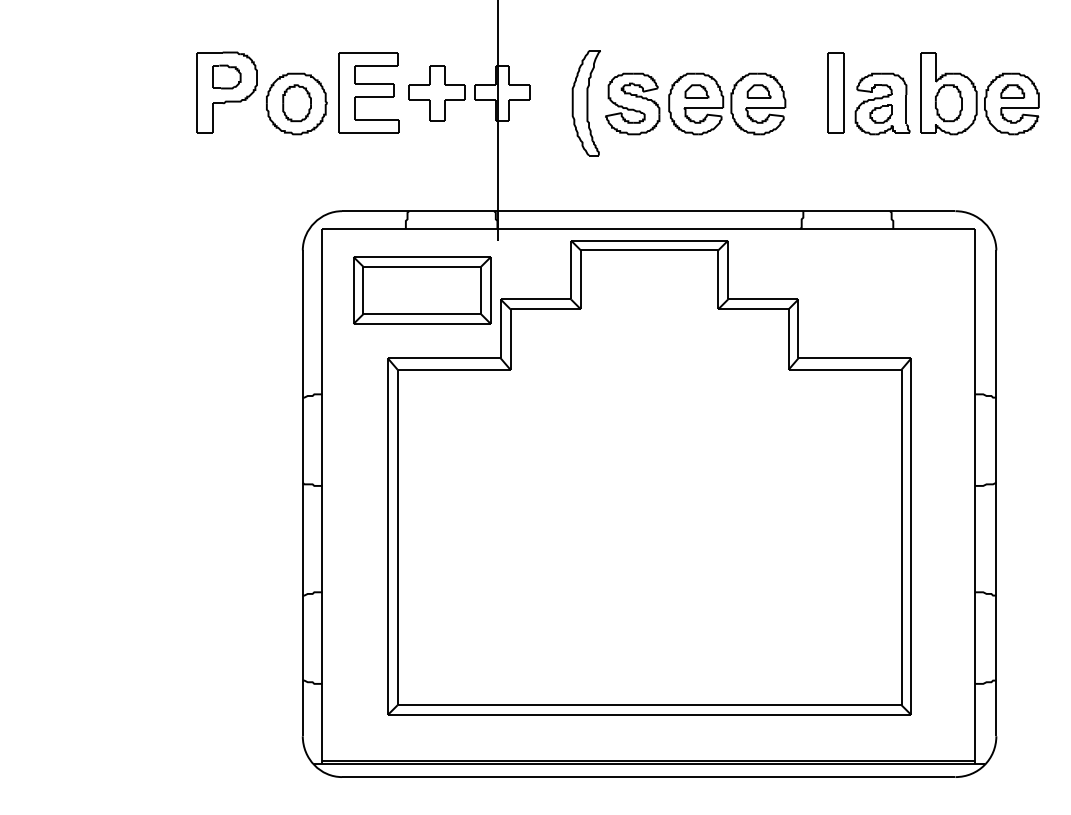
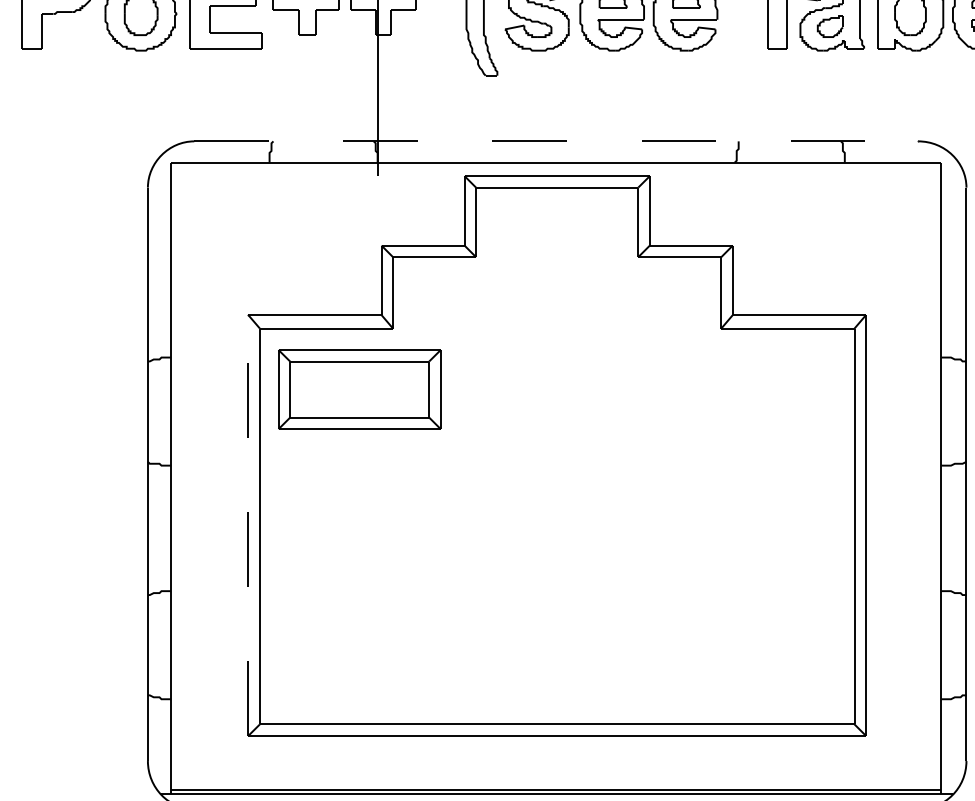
line: (649, 211) -> (557, 141), solid -> dashed
part: (422, 290) -> (360, 389), moved
line: (387, 536) -> (247, 525), solid -> dashed

